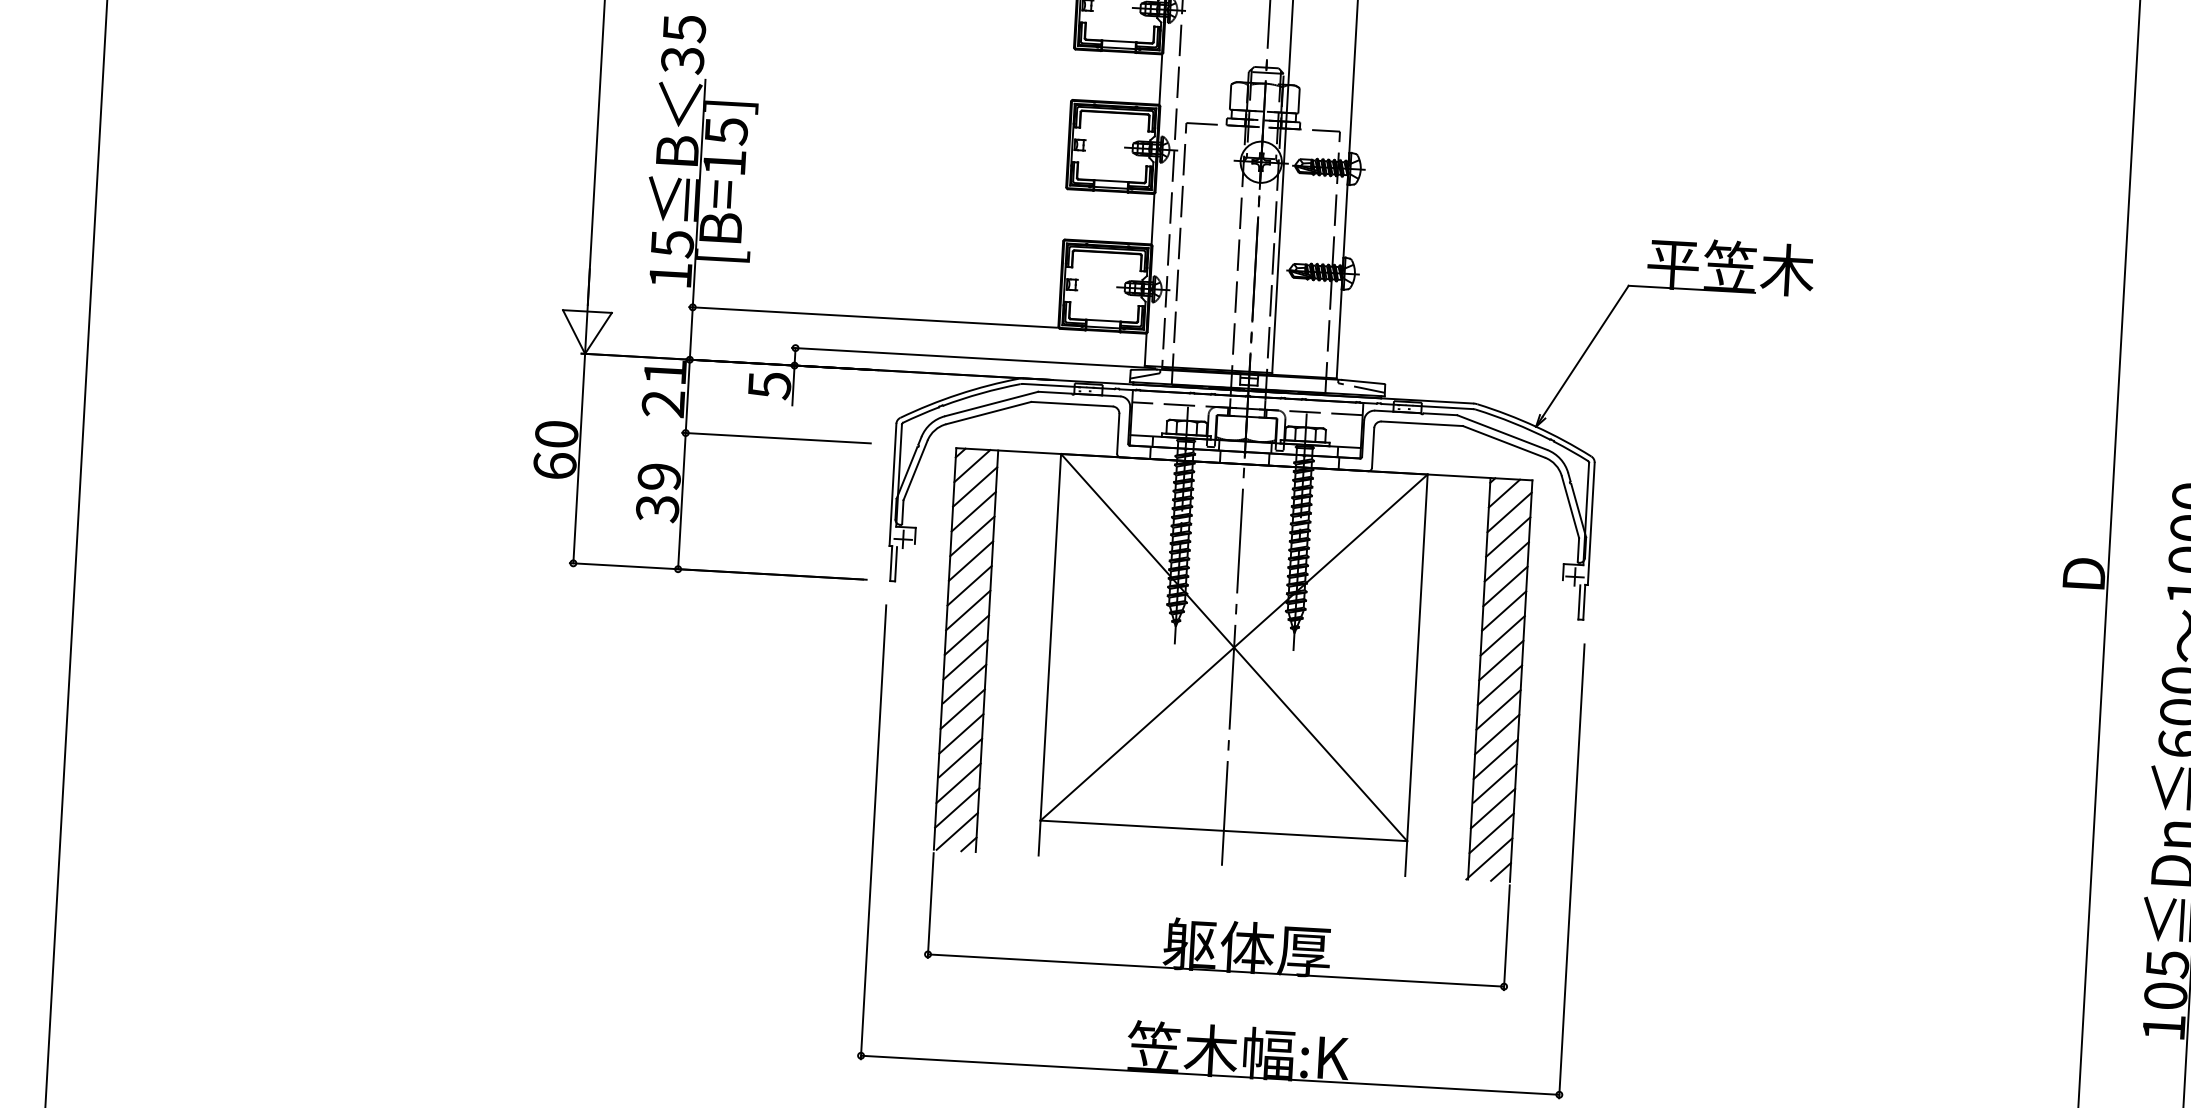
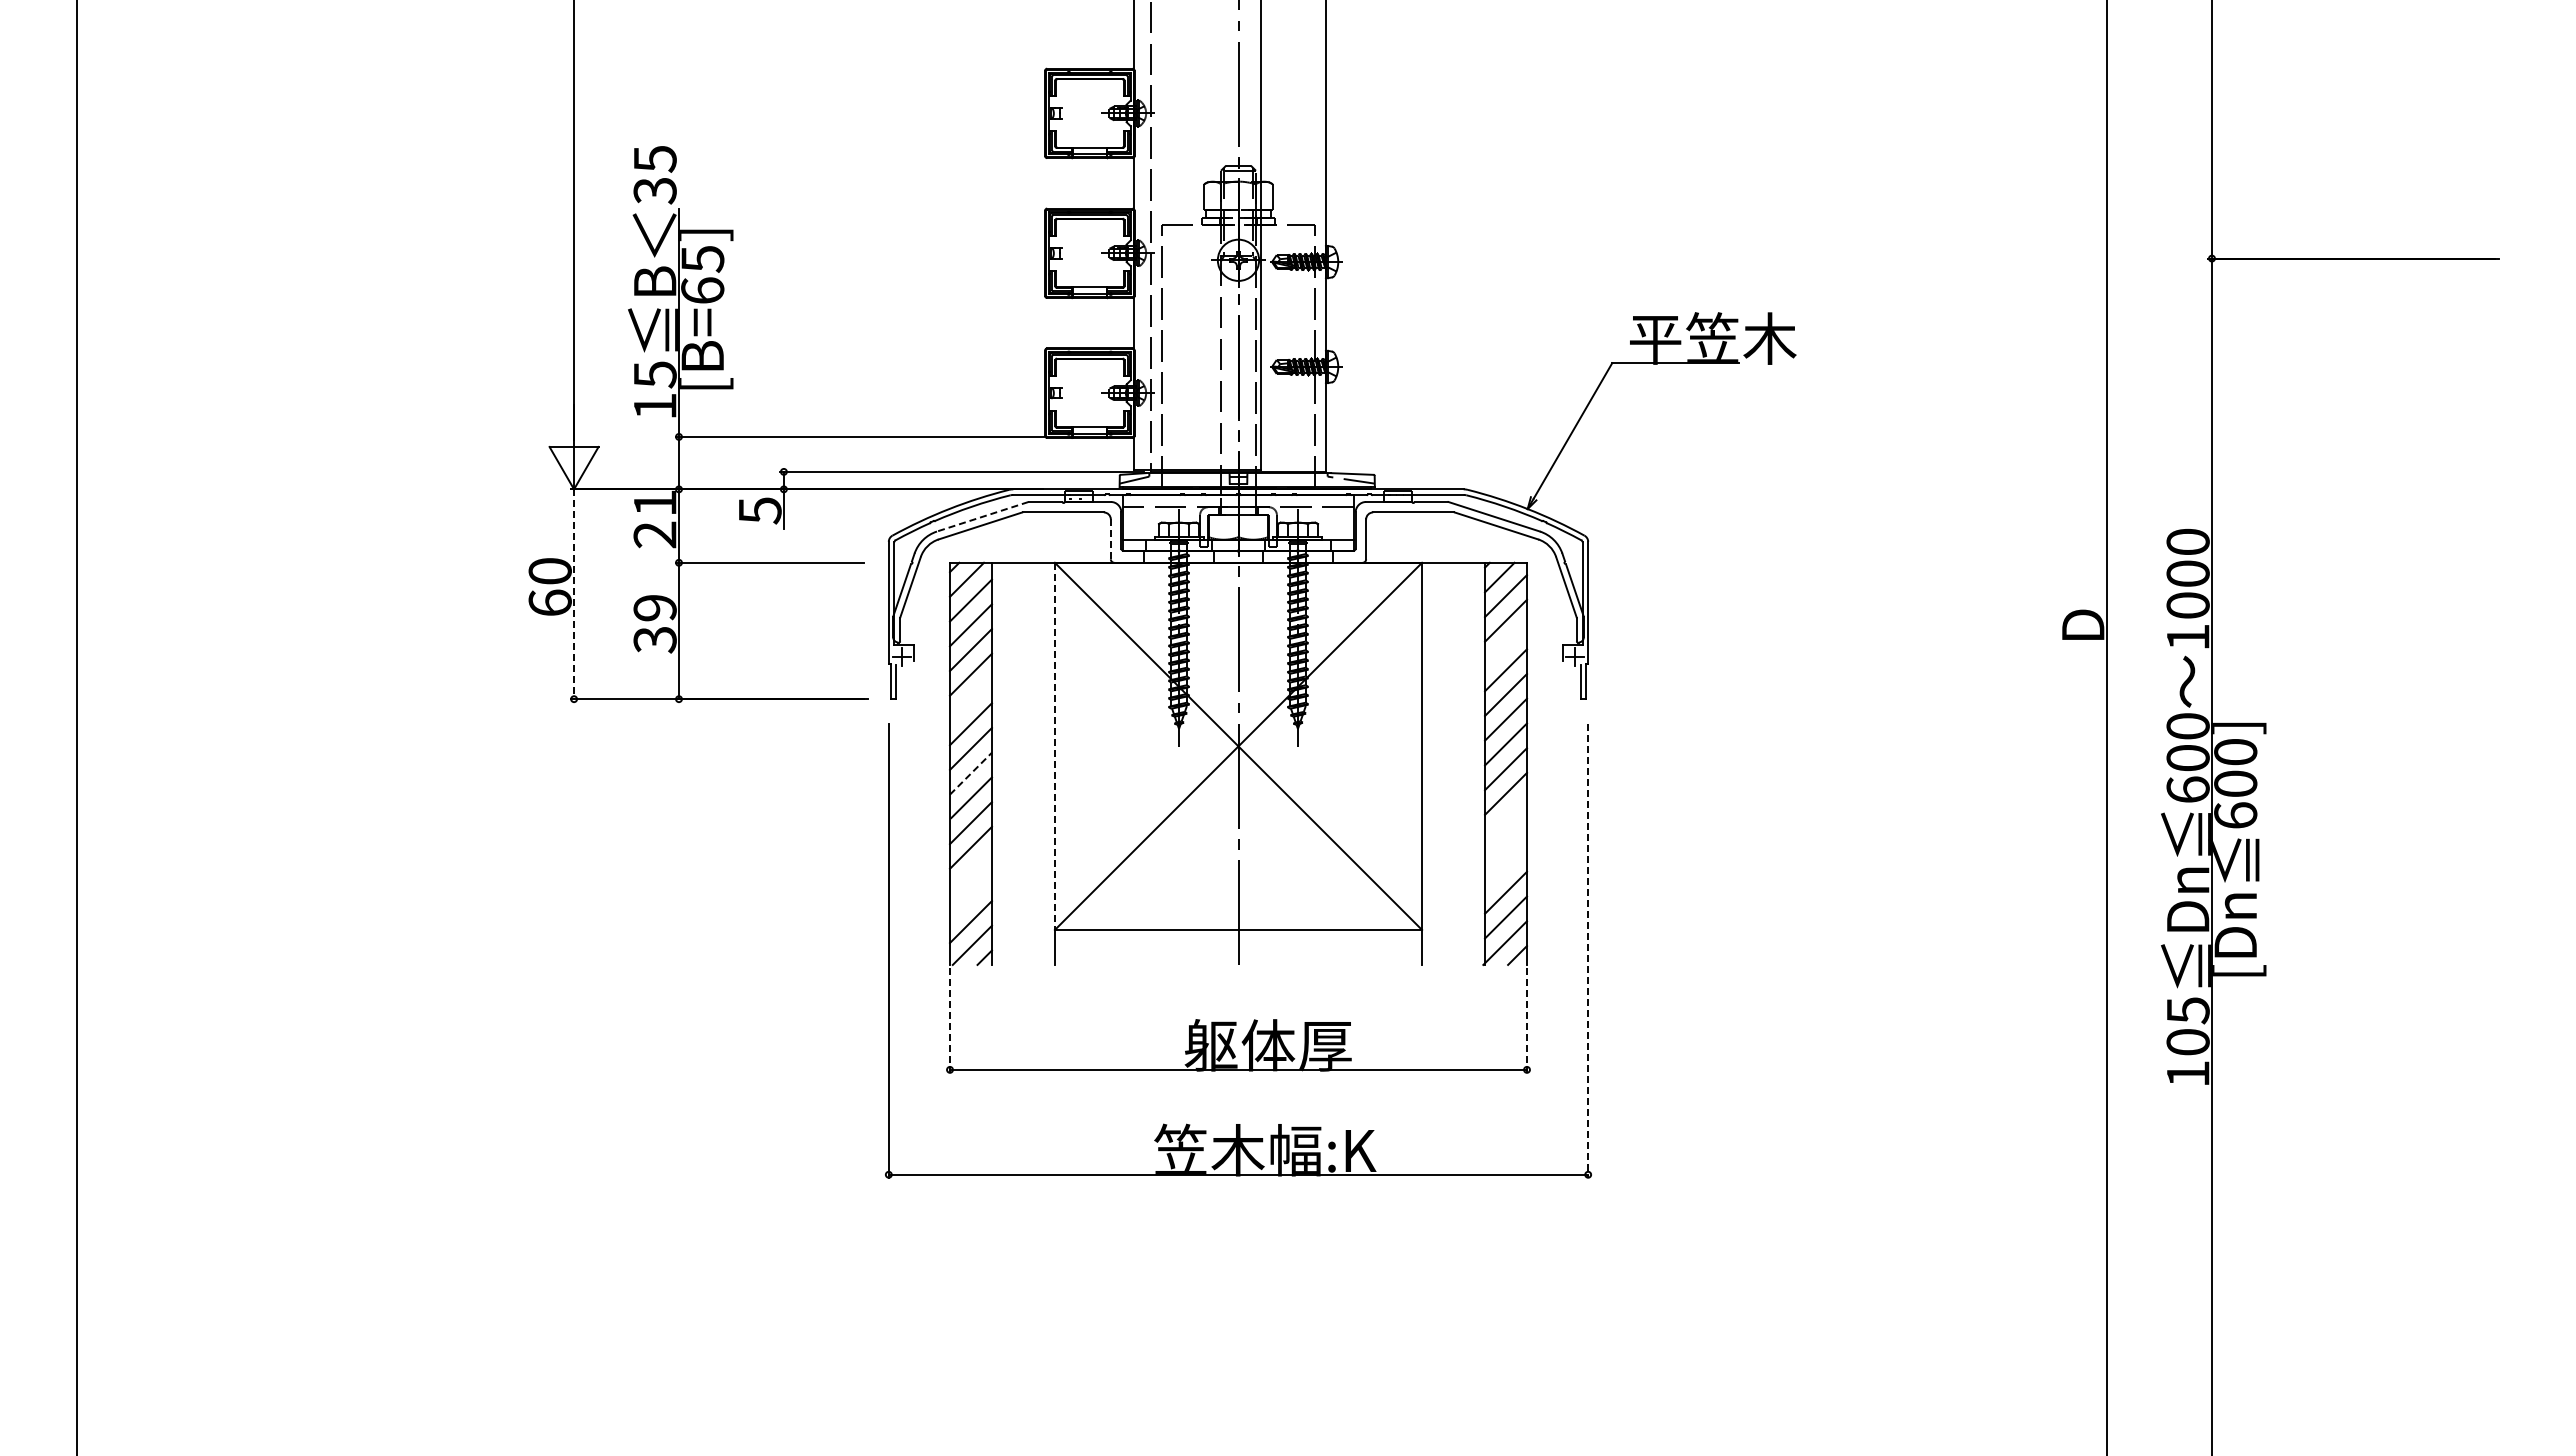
text: (724, 162) -> (702, 290), [B=15] -> [B=65]
line: (991, 403) -> (982, 516), solid -> dashed
line: (1117, 433) -> (1110, 539), solid -> dashed
line: (579, 458) -> (574, 594), solid -> dashed
line: (1507, 561) -> (1506, 645), removed
line: (969, 585) -> (970, 699), removed
line: (1050, 637) -> (1054, 746), solid -> dashed
line: (965, 659) -> (970, 773), solid -> dashed
line: (1497, 734) -> (1506, 818), removed
line: (960, 757) -> (971, 871), removed
line: (1496, 759) -> (1506, 843), removed
line: (958, 783) -> (970, 897), removed
line: (1494, 783) -> (1506, 867), removed
line: (1572, 871) -> (1588, 951), solid -> dashed
line: (931, 906) -> (950, 1021), solid -> dashed
line: (1507, 938) -> (1527, 1021), solid -> dashed

